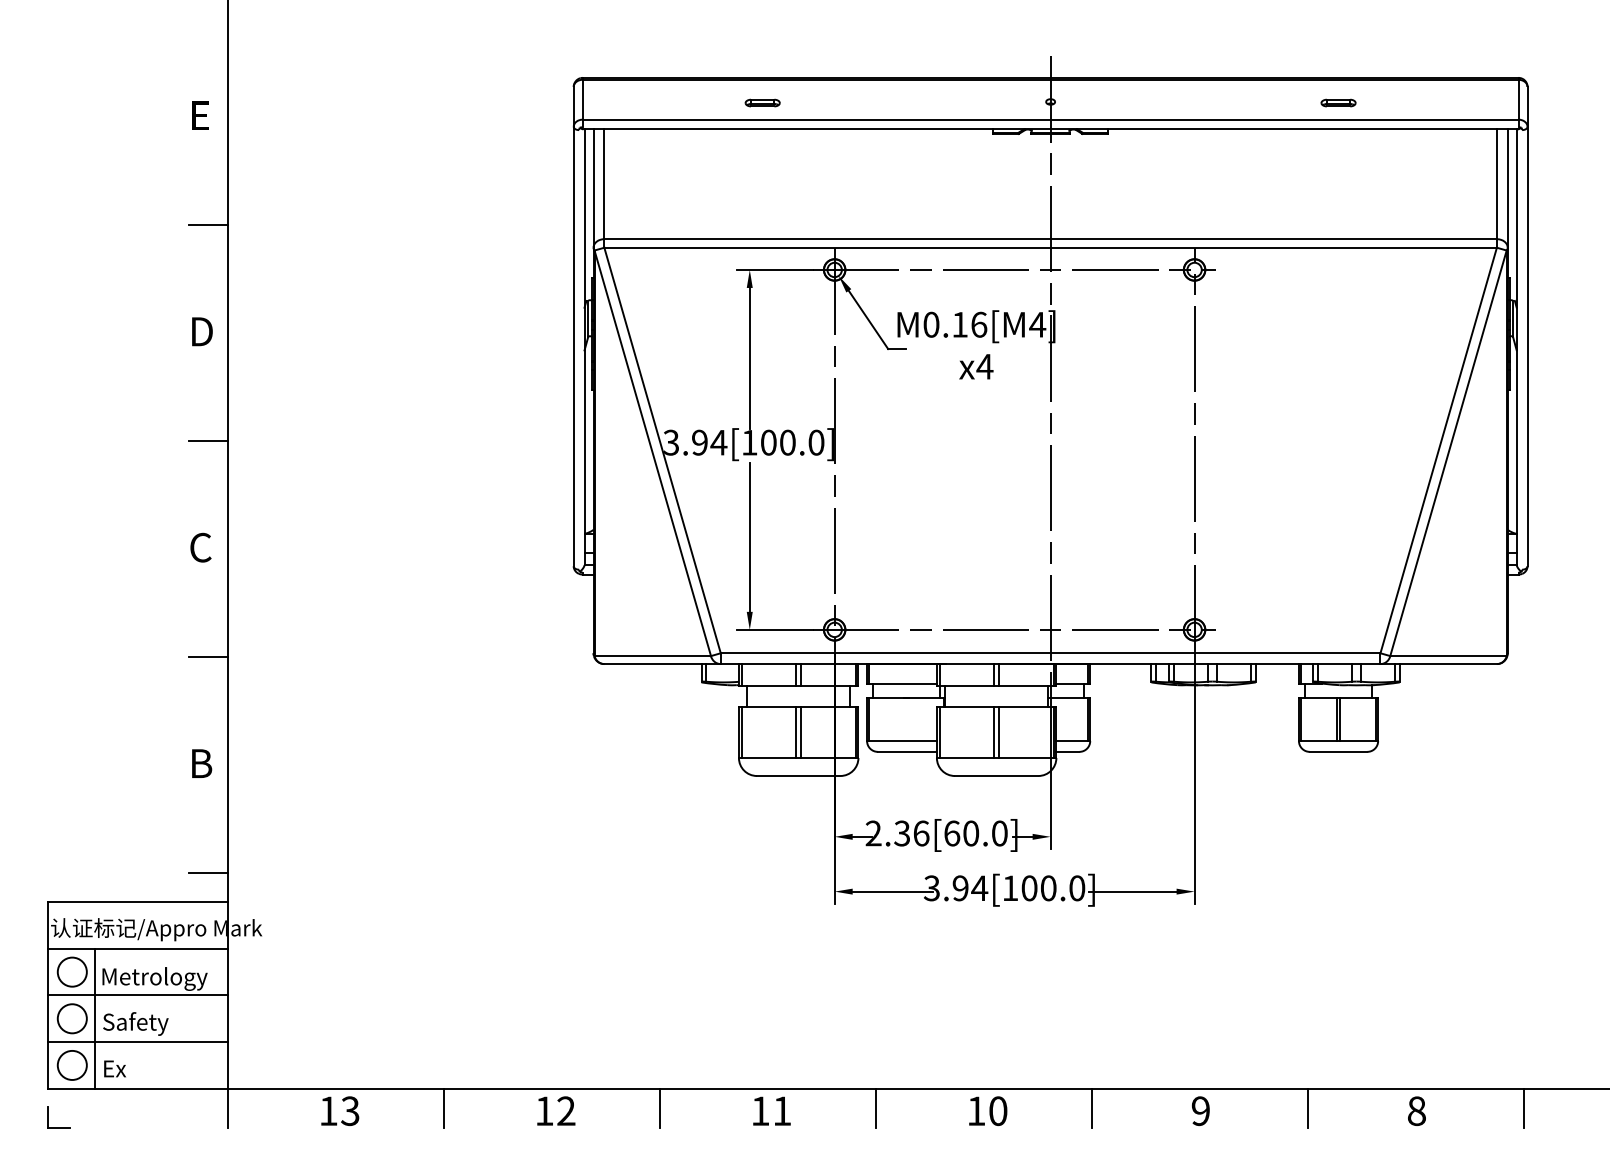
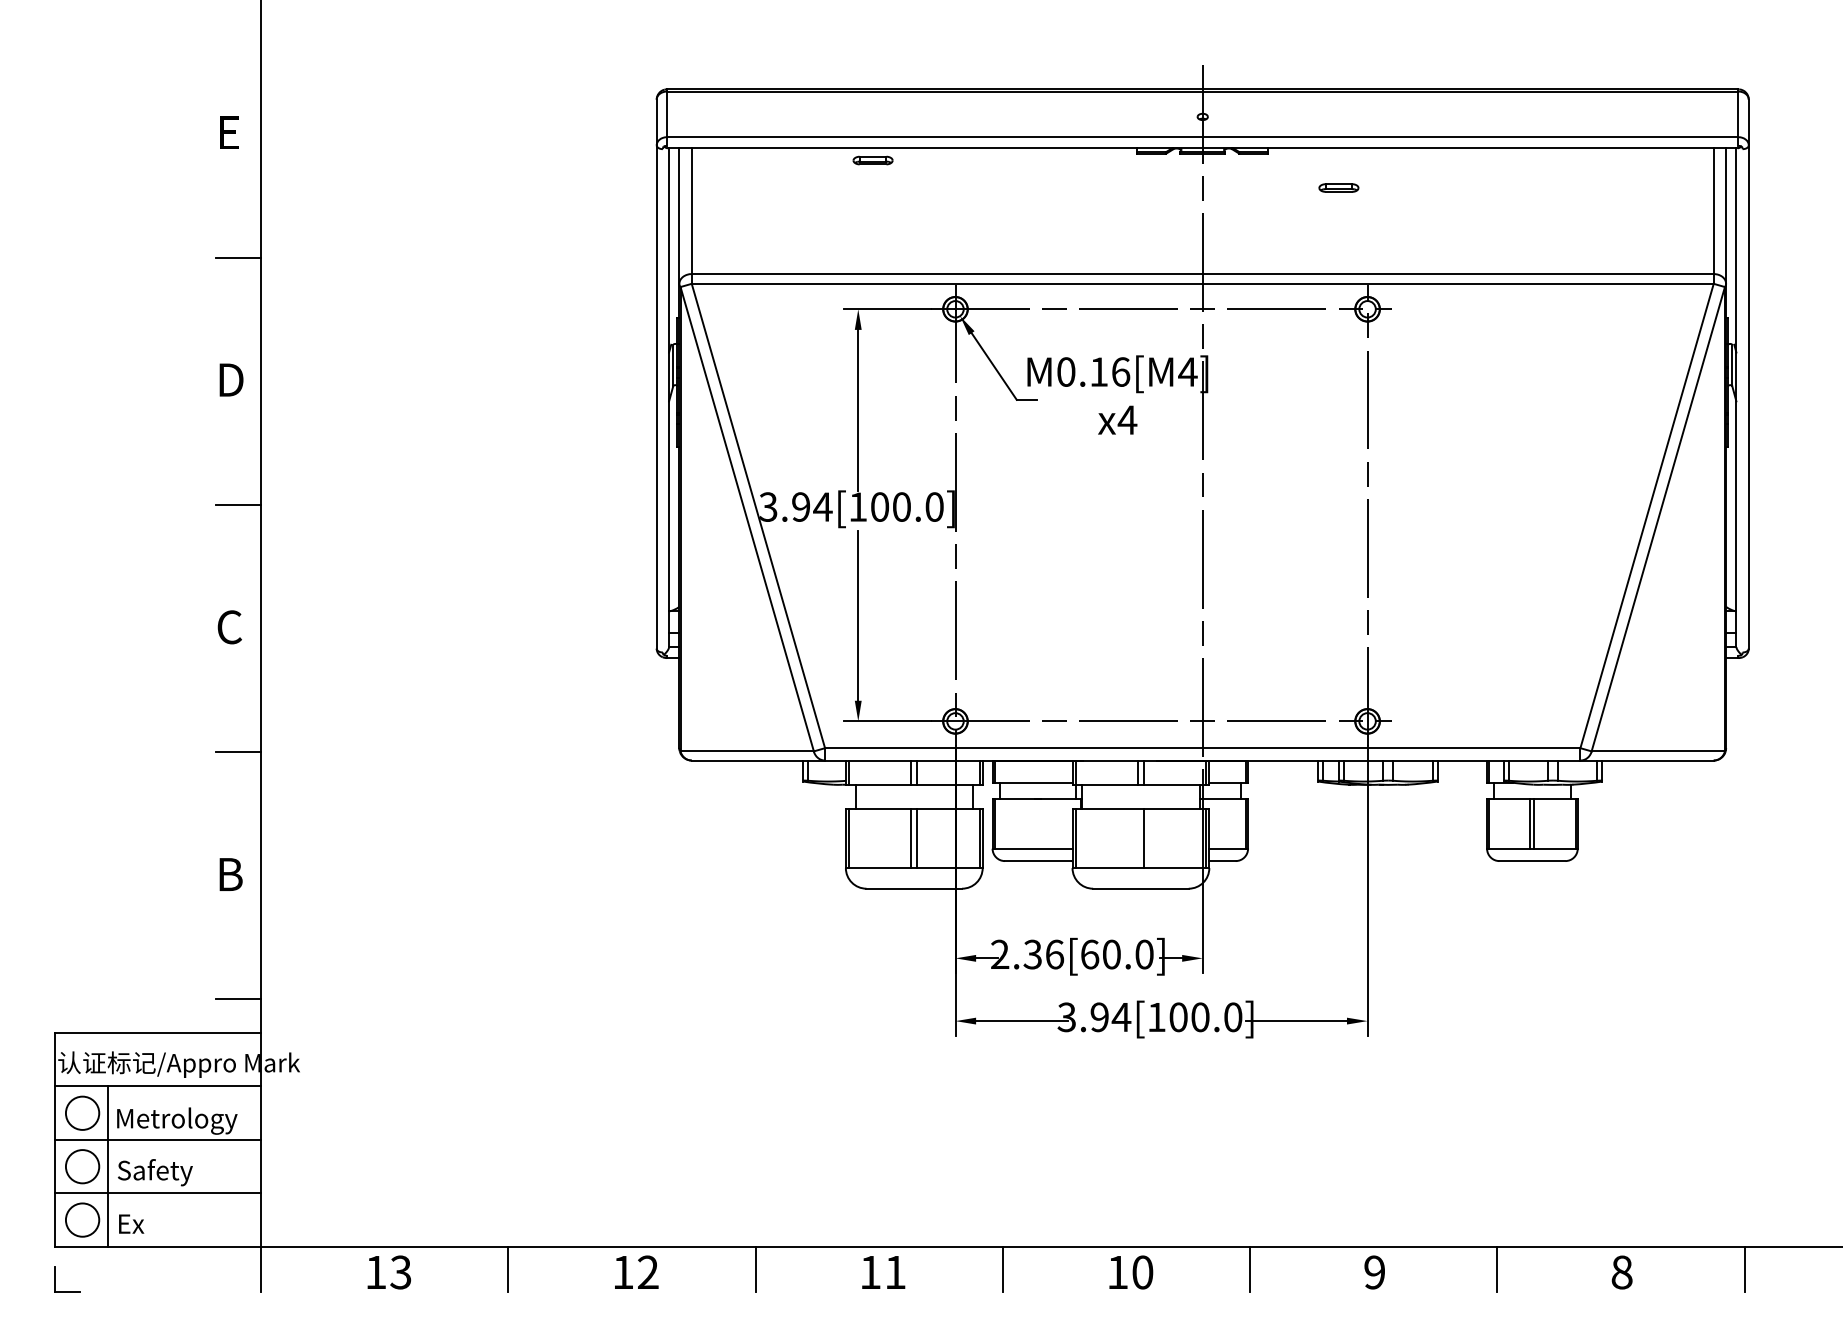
part: (762, 102) -> (872, 159), moved
part: (1338, 102) -> (1338, 187), moved
line: (993, 732) -> (1137, 838), removed

